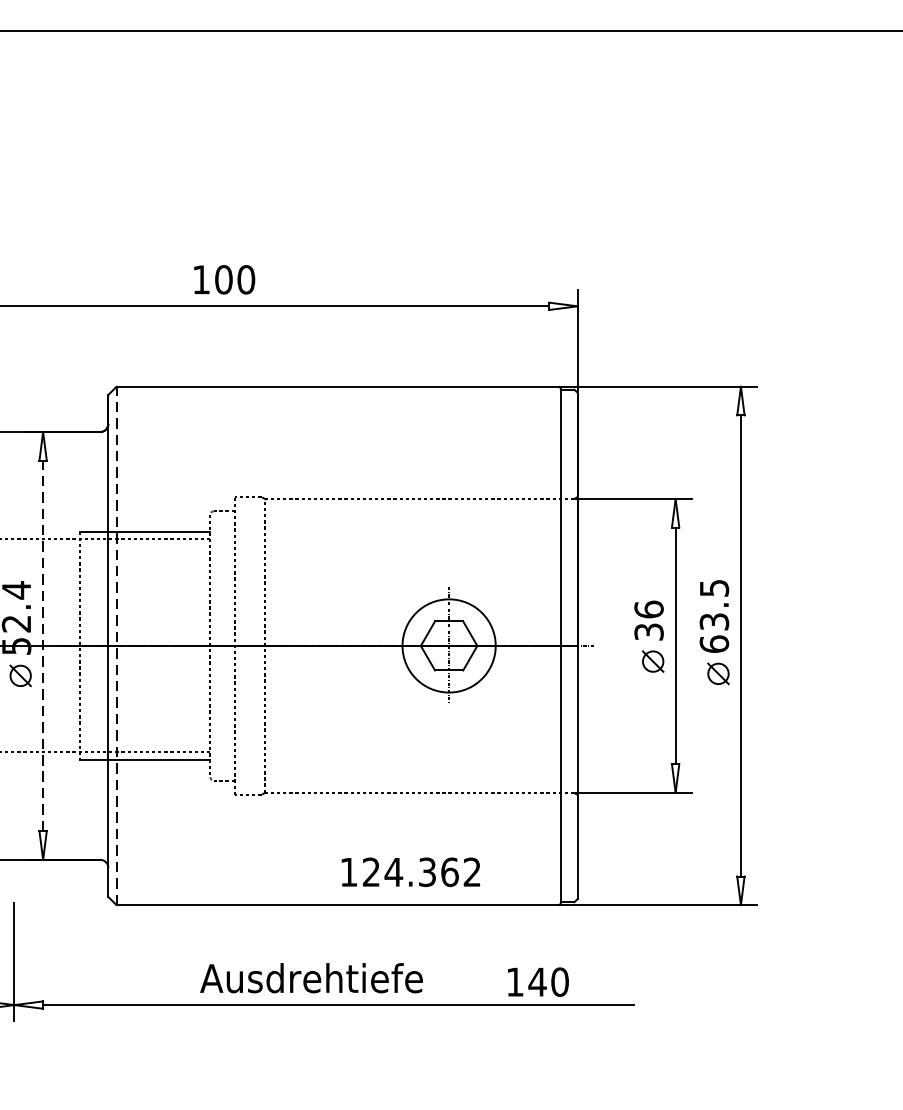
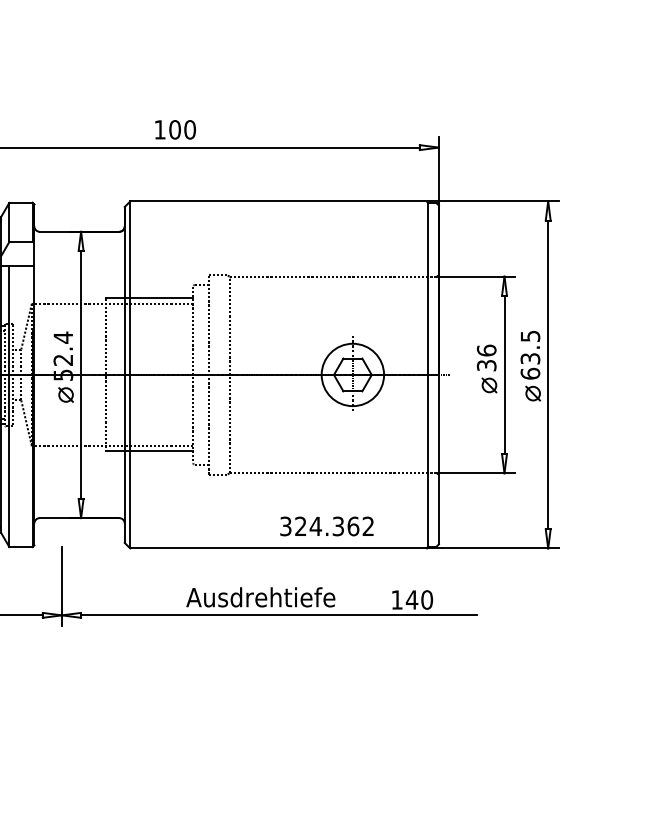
text: (224, 279) -> (175, 129), moved
line: (43, 645) -> (81, 374), dashed -> solid
line: (116, 645) -> (130, 374), dashed -> solid
text: (348, 872) -> (285, 526), 124.362 -> 324.362

